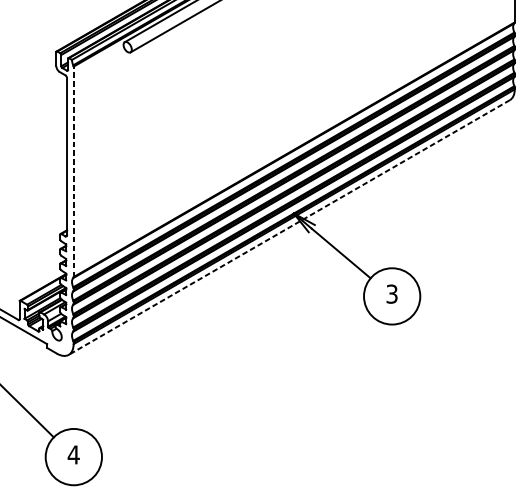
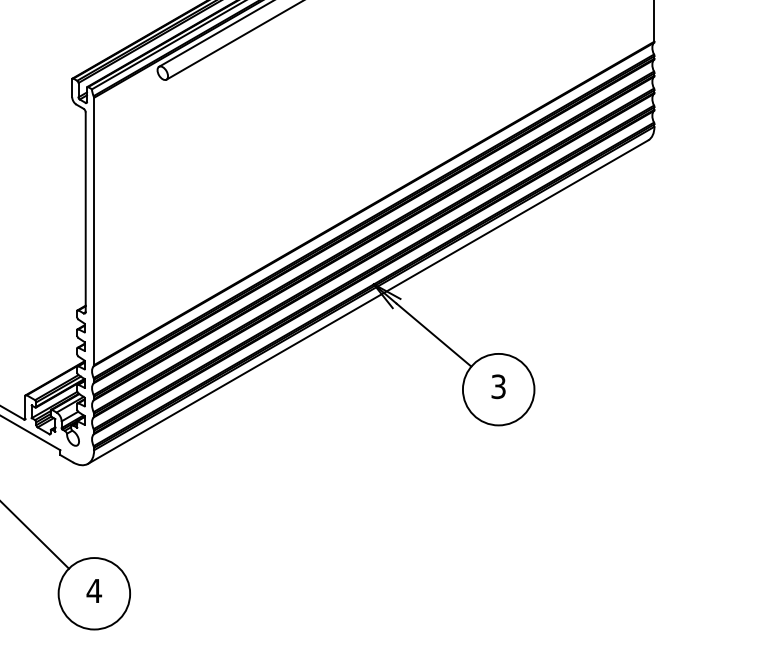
line: (73, 171) -> (94, 231), dashed -> solid
line: (288, 227) -> (367, 302), dashed -> solid

